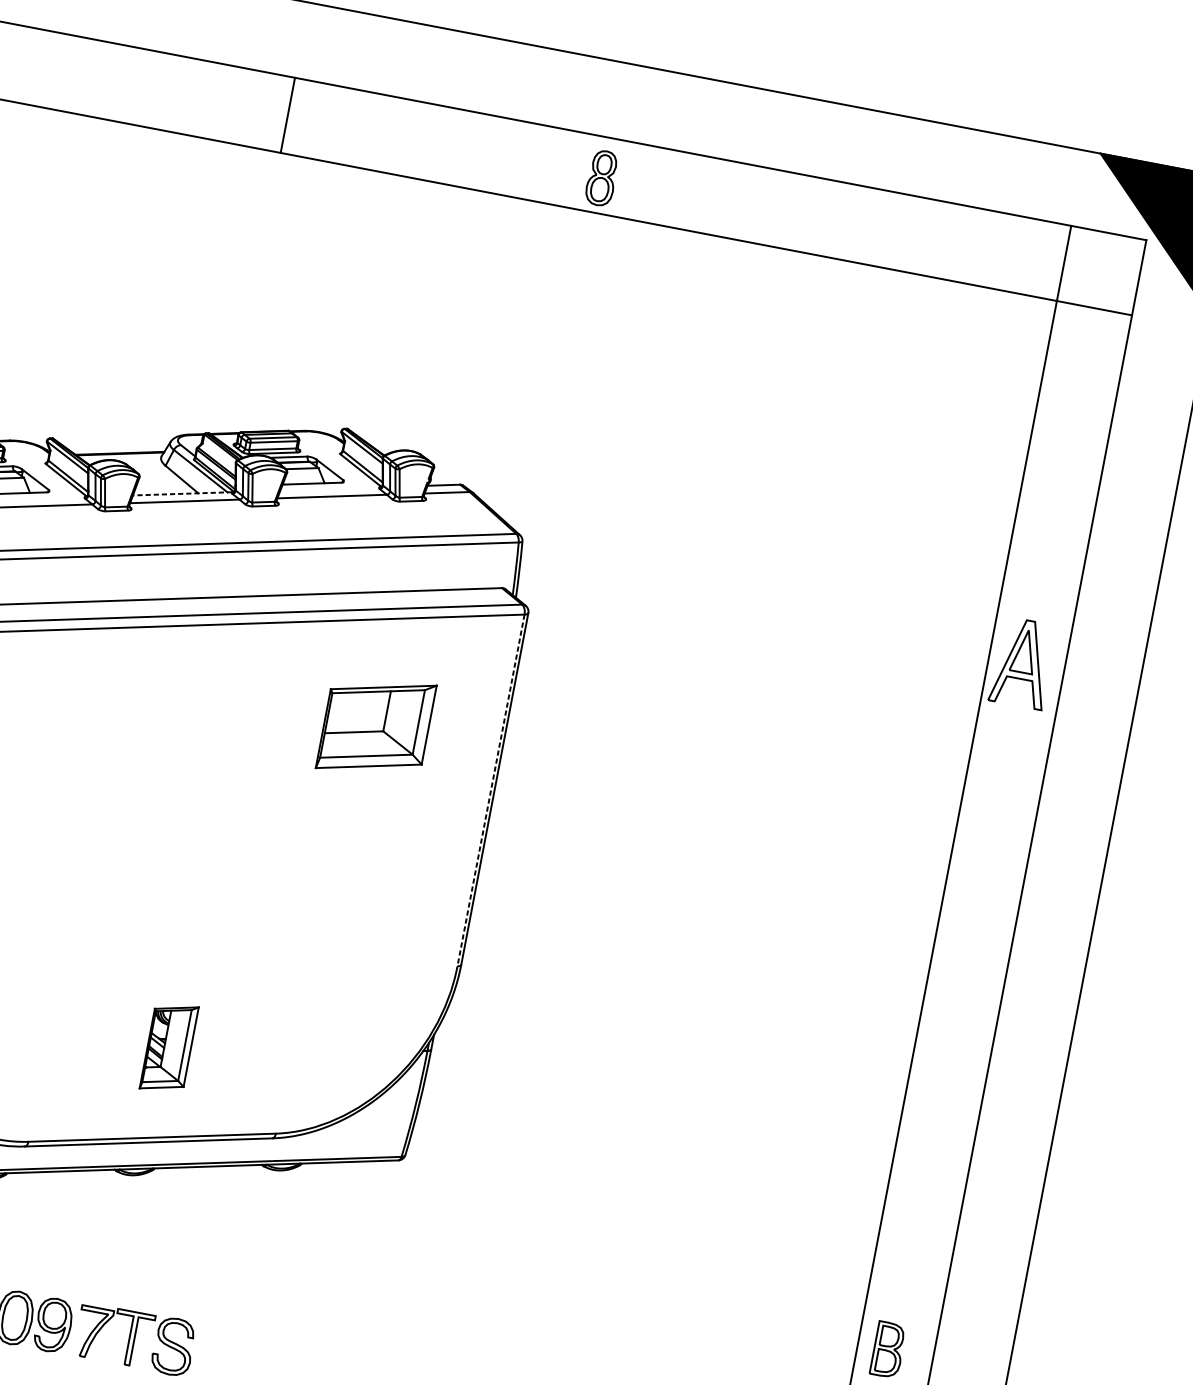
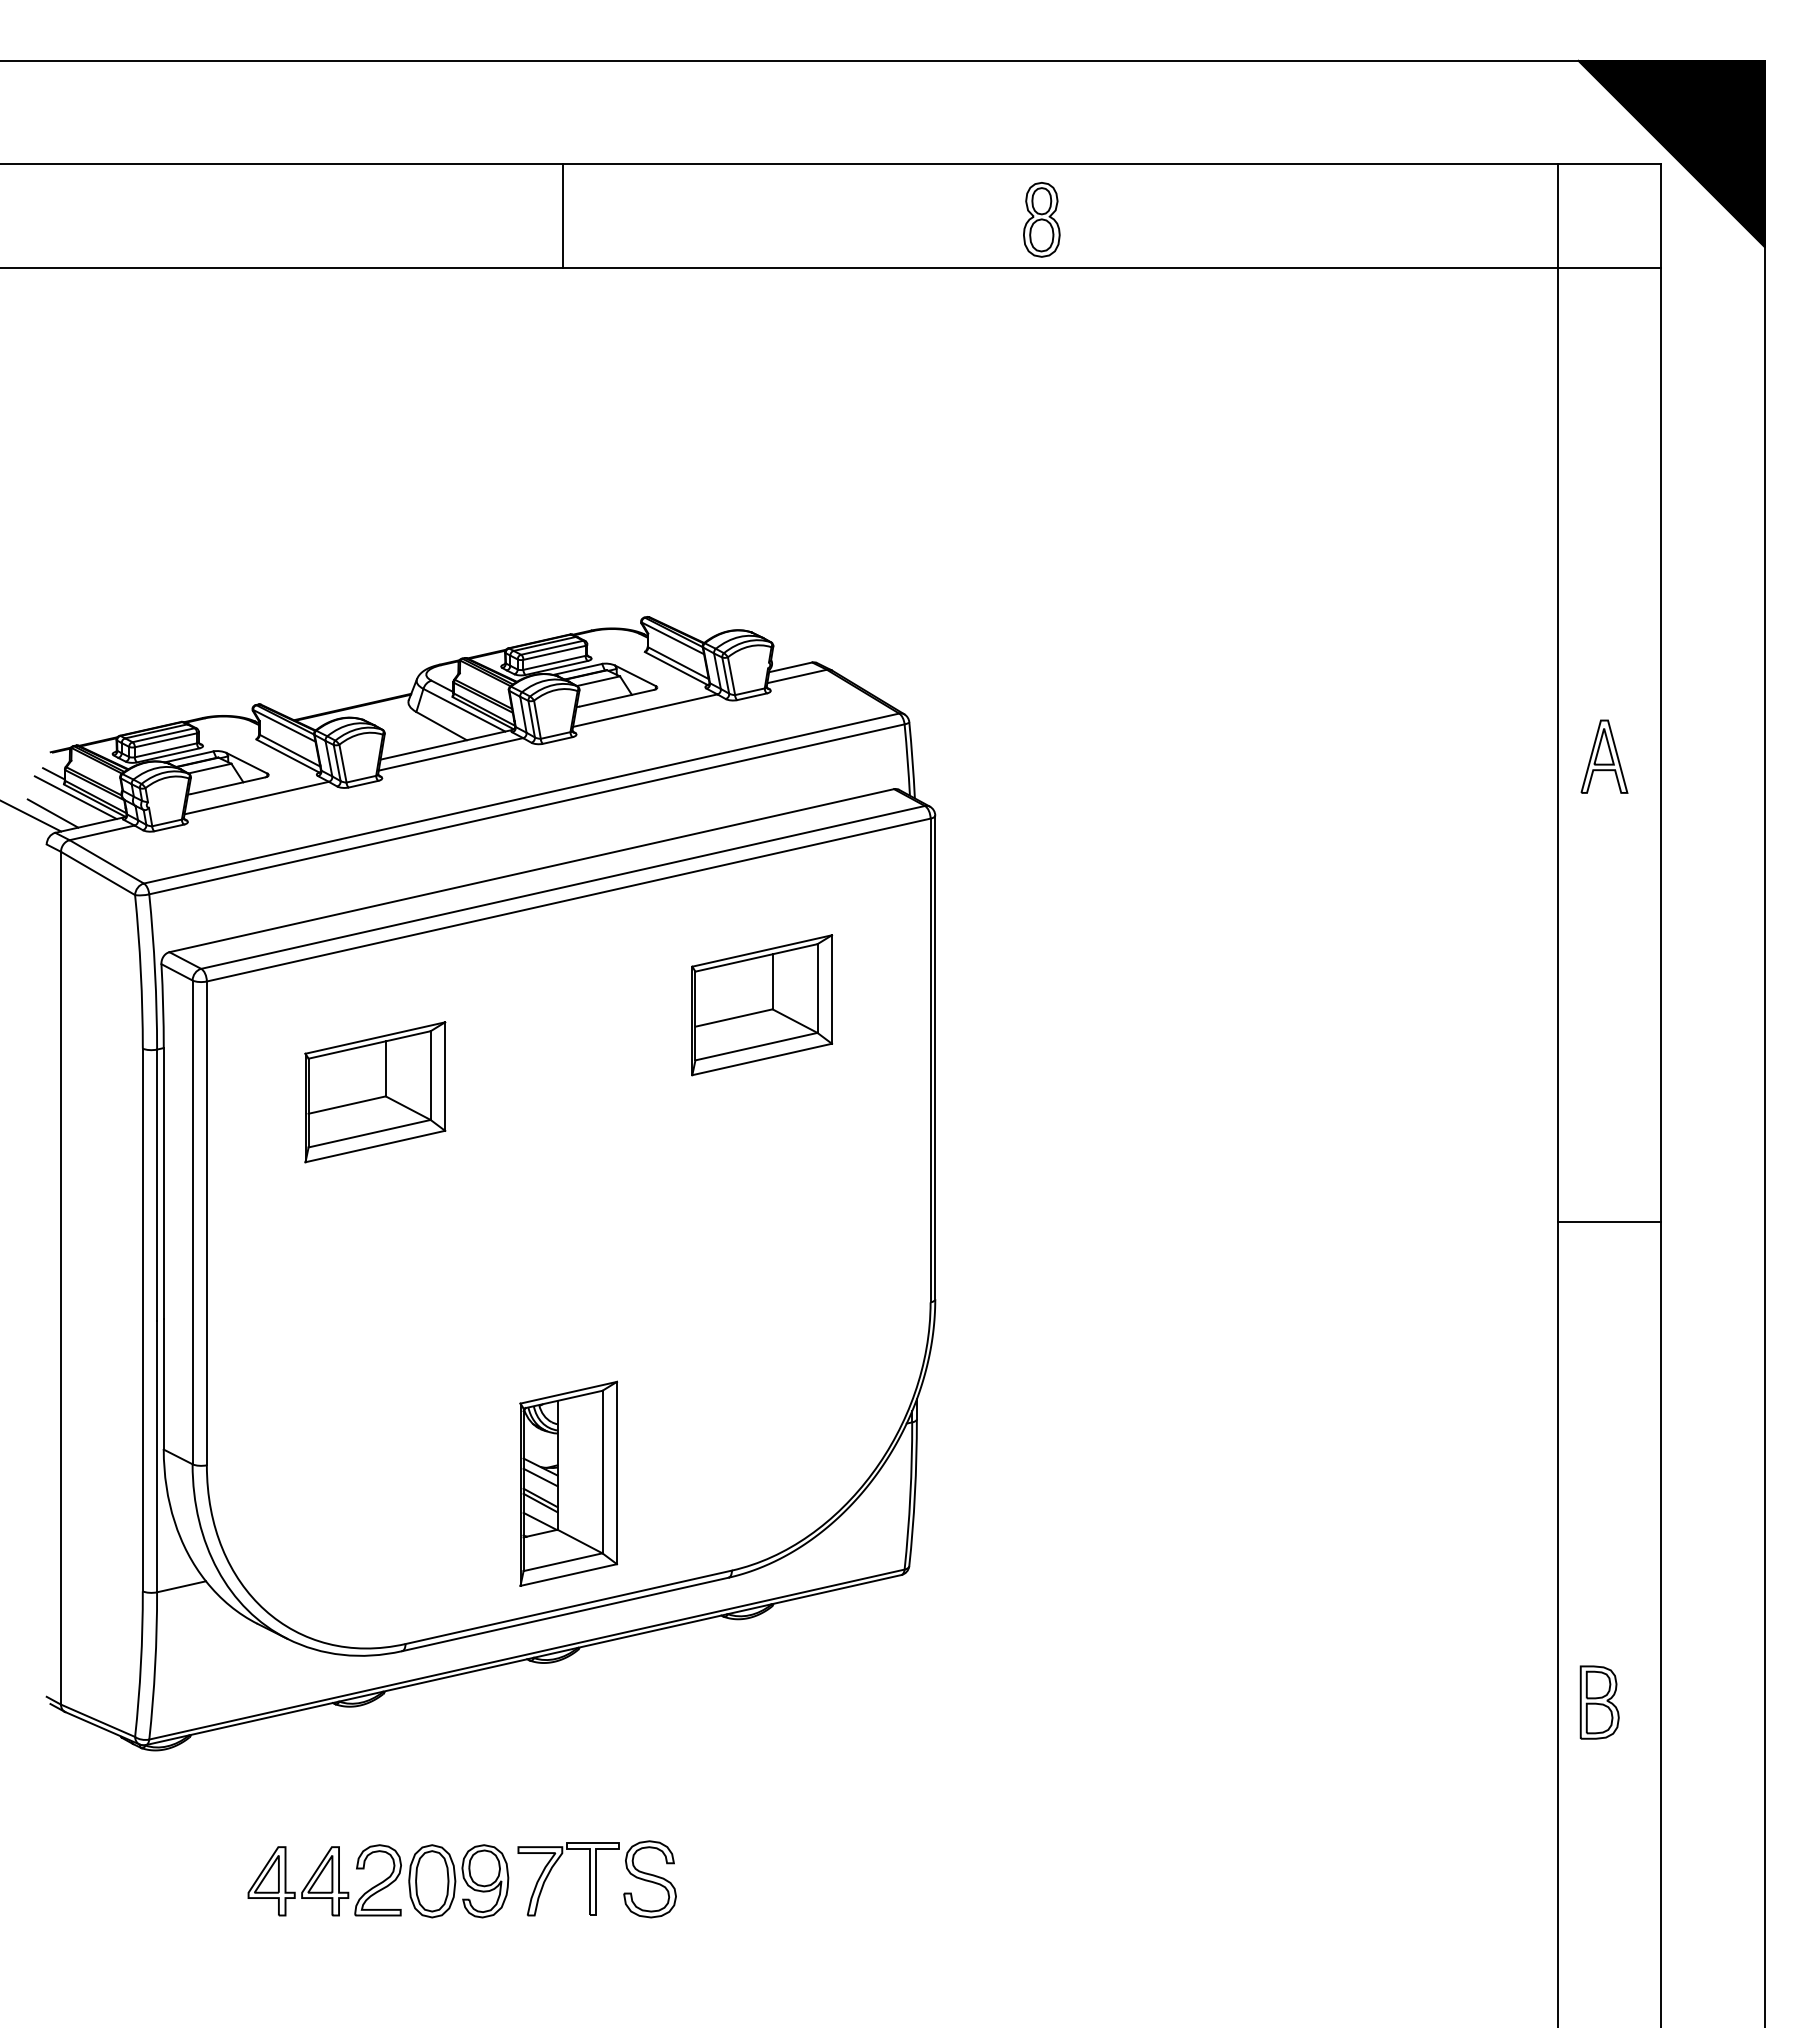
line: (287, 115) -> (562, 215), moved
part: (601, 177) -> (1041, 219), moved
line: (182, 494) -> (445, 745), dashed -> solid
part: (1023, 662) -> (1604, 756), size x0.62
part: (83, 736) -> (375, 1092), added
line: (490, 790) -> (930, 1060), dashed -> solid
line: (962, 1001) -> (1609, 1221), added
part: (169, 1047) -> (568, 1483), size x1.67

